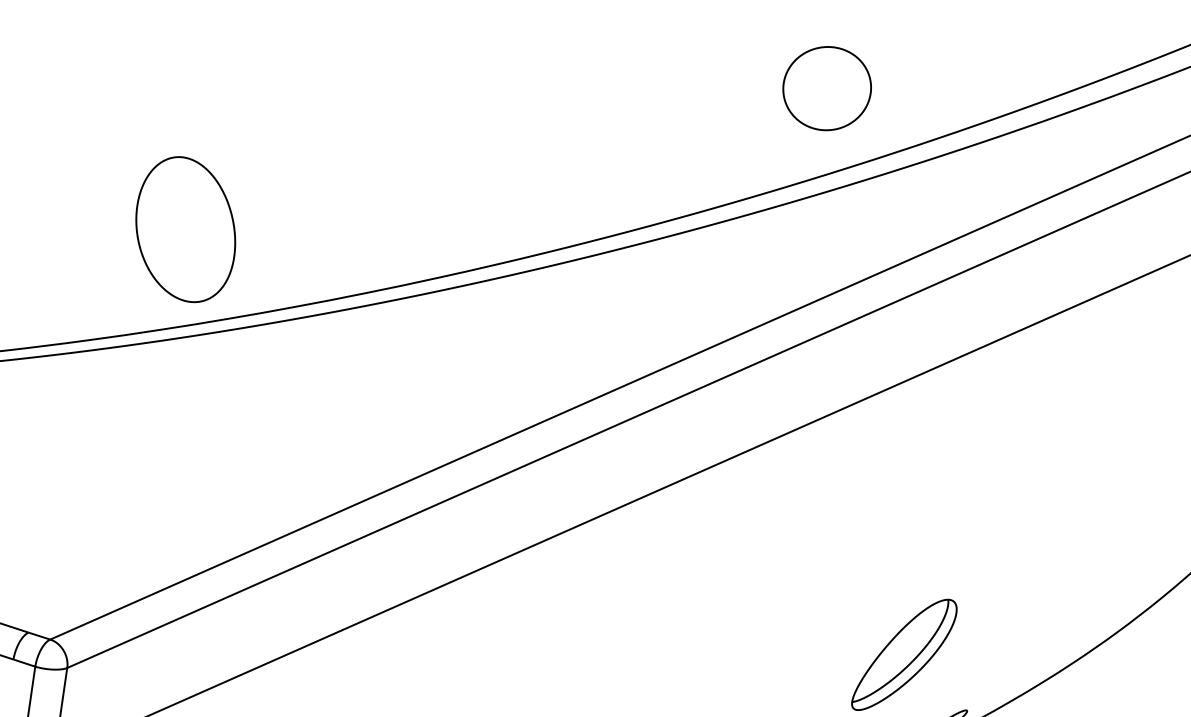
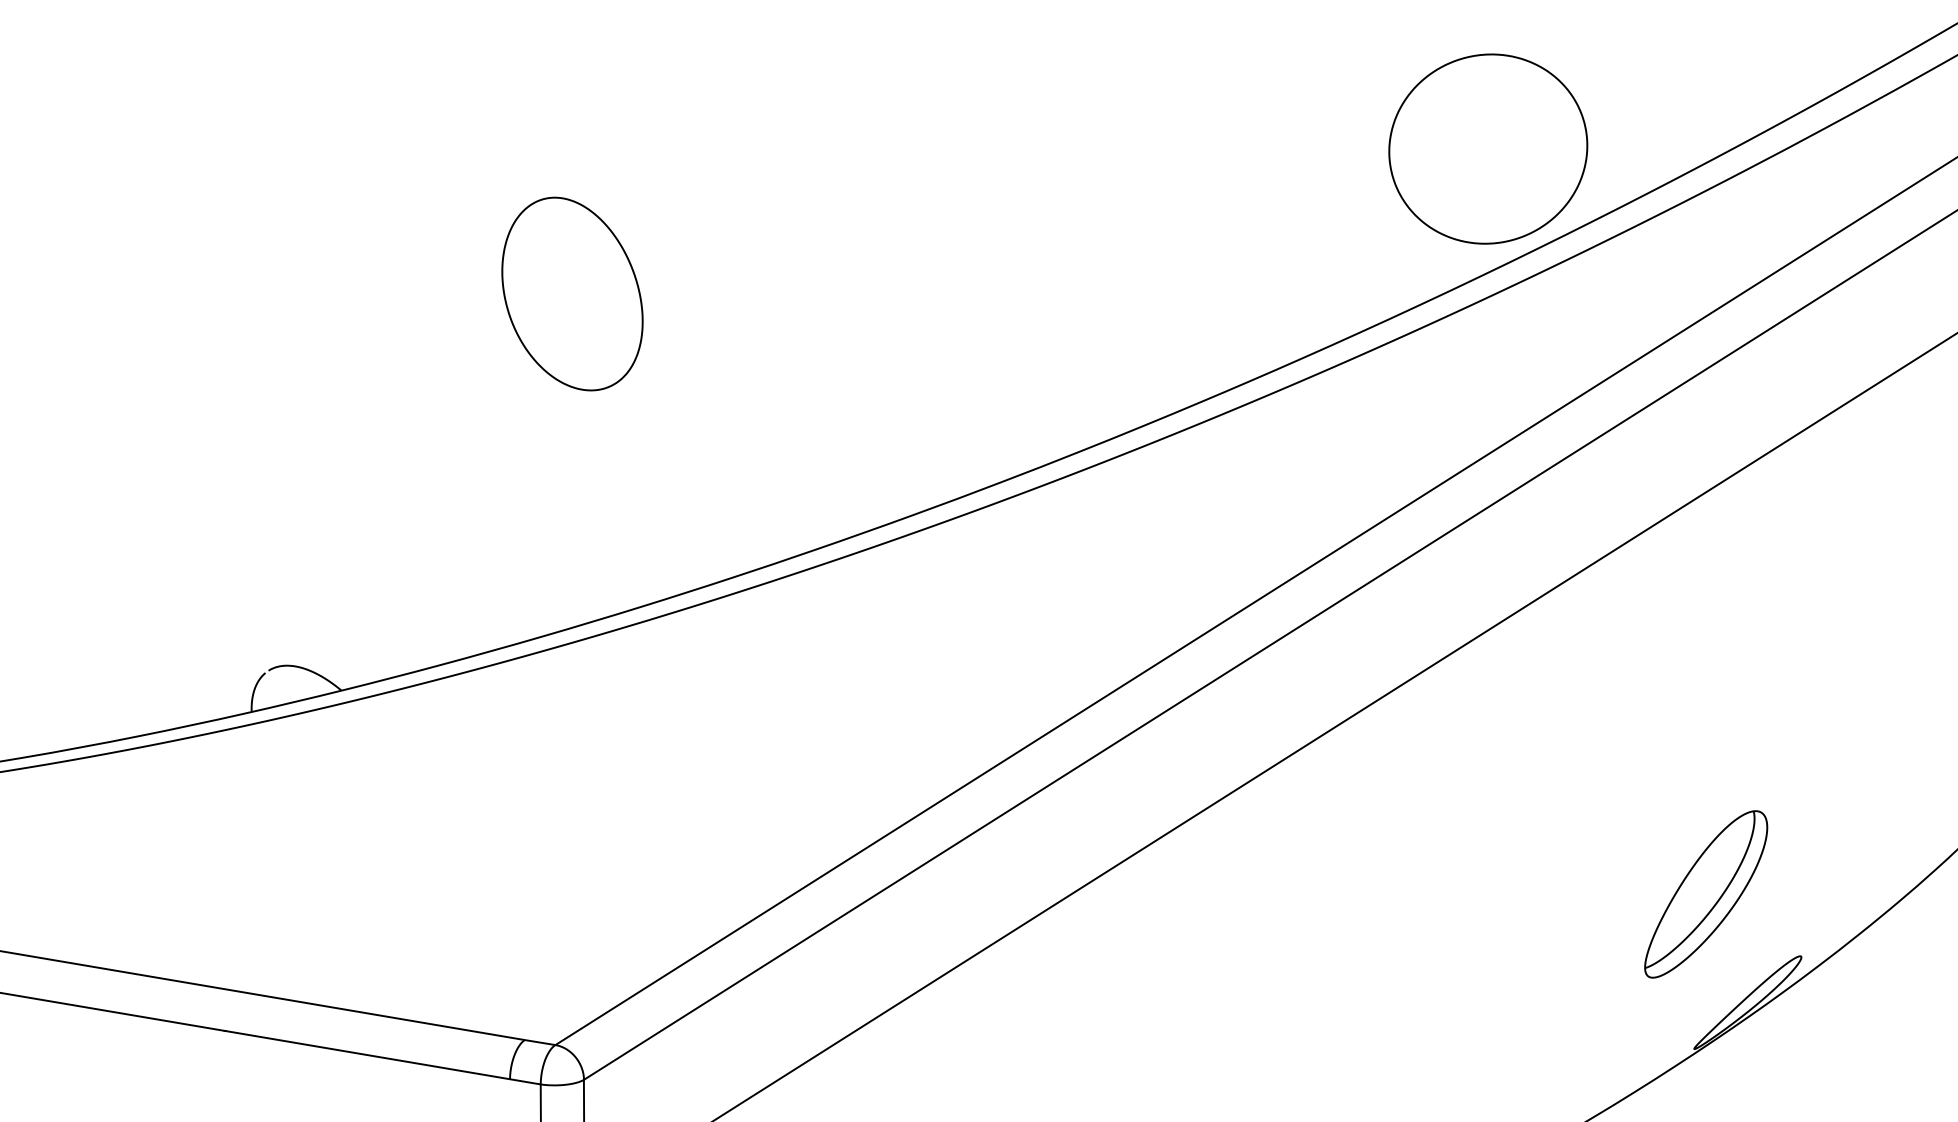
part: (827, 88) -> (1488, 148), size x1.67
part: (186, 229) -> (572, 293), moved

